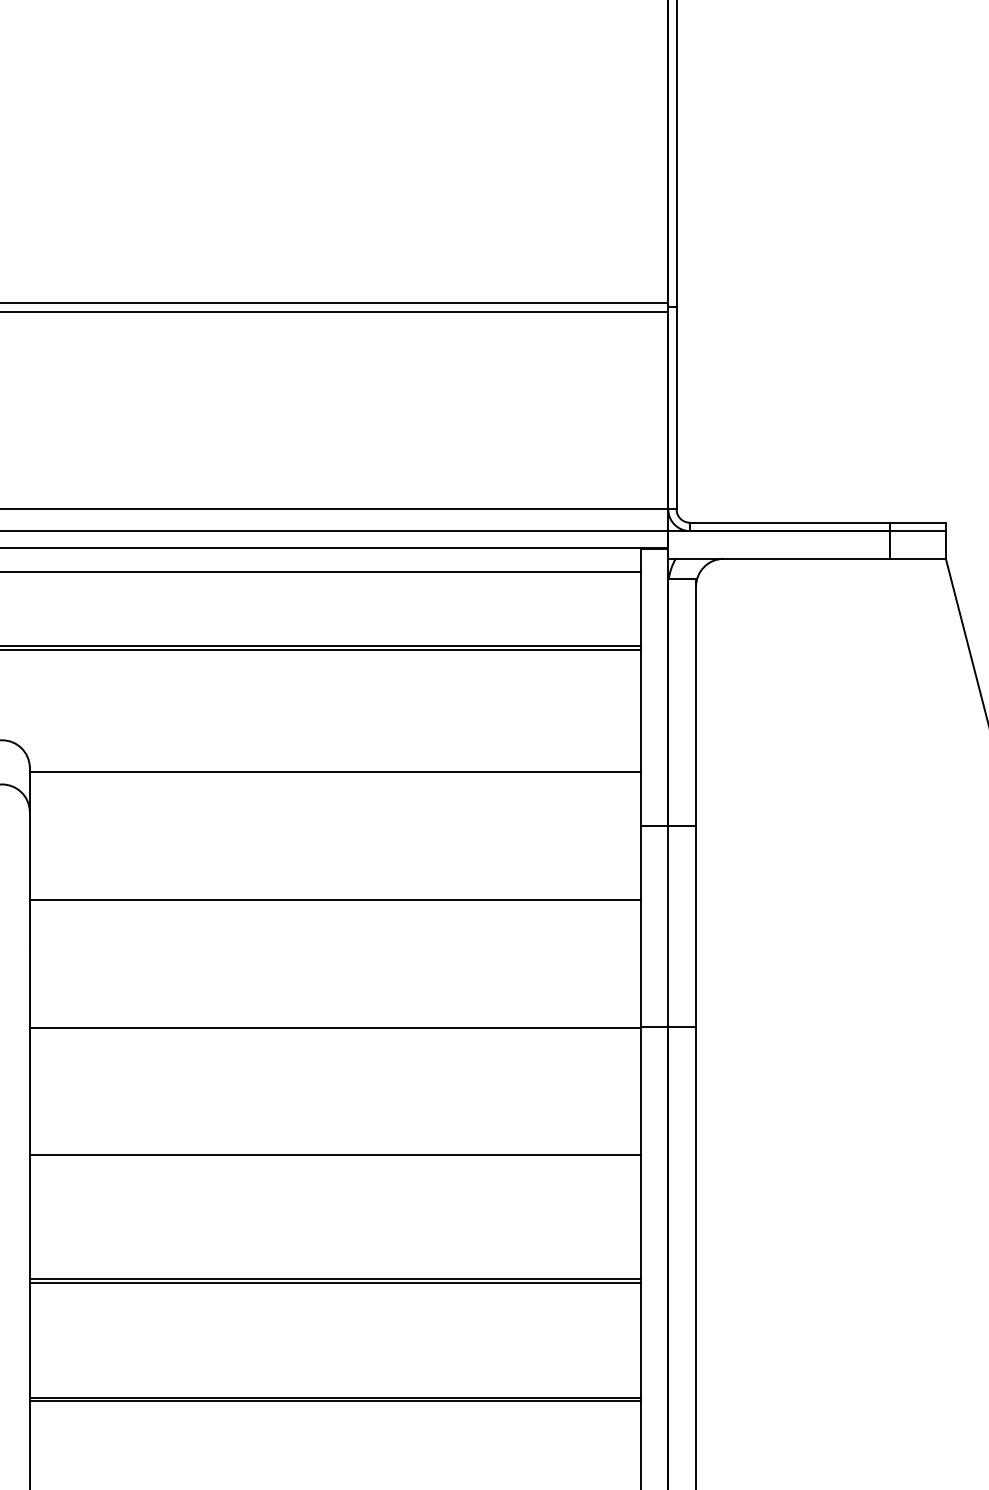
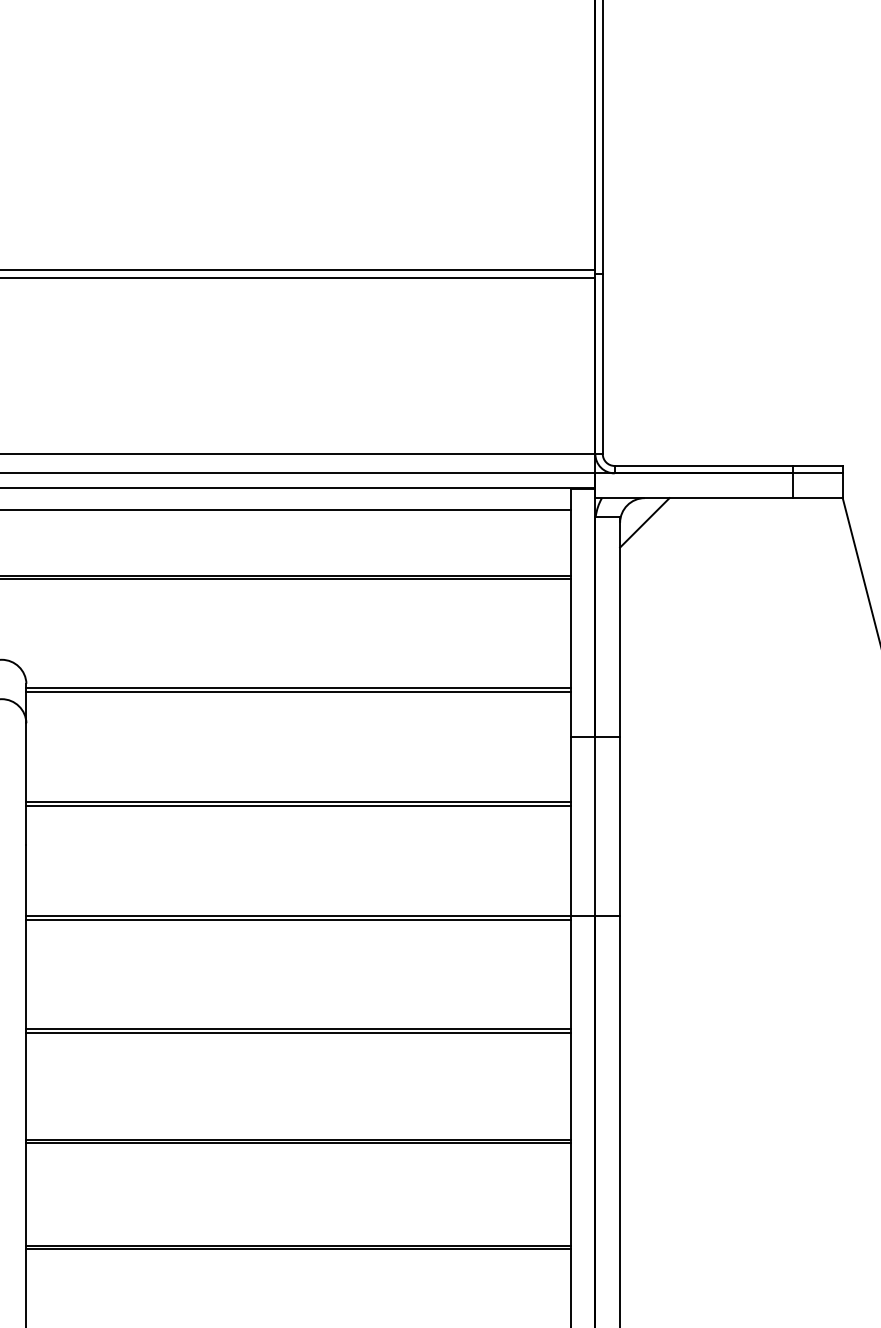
line: (723, 586) -> (644, 522), added
line: (335, 775) -> (298, 691), added
line: (335, 903) -> (298, 805), added
line: (335, 1031) -> (298, 919), added
line: (335, 1158) -> (298, 1032), added

